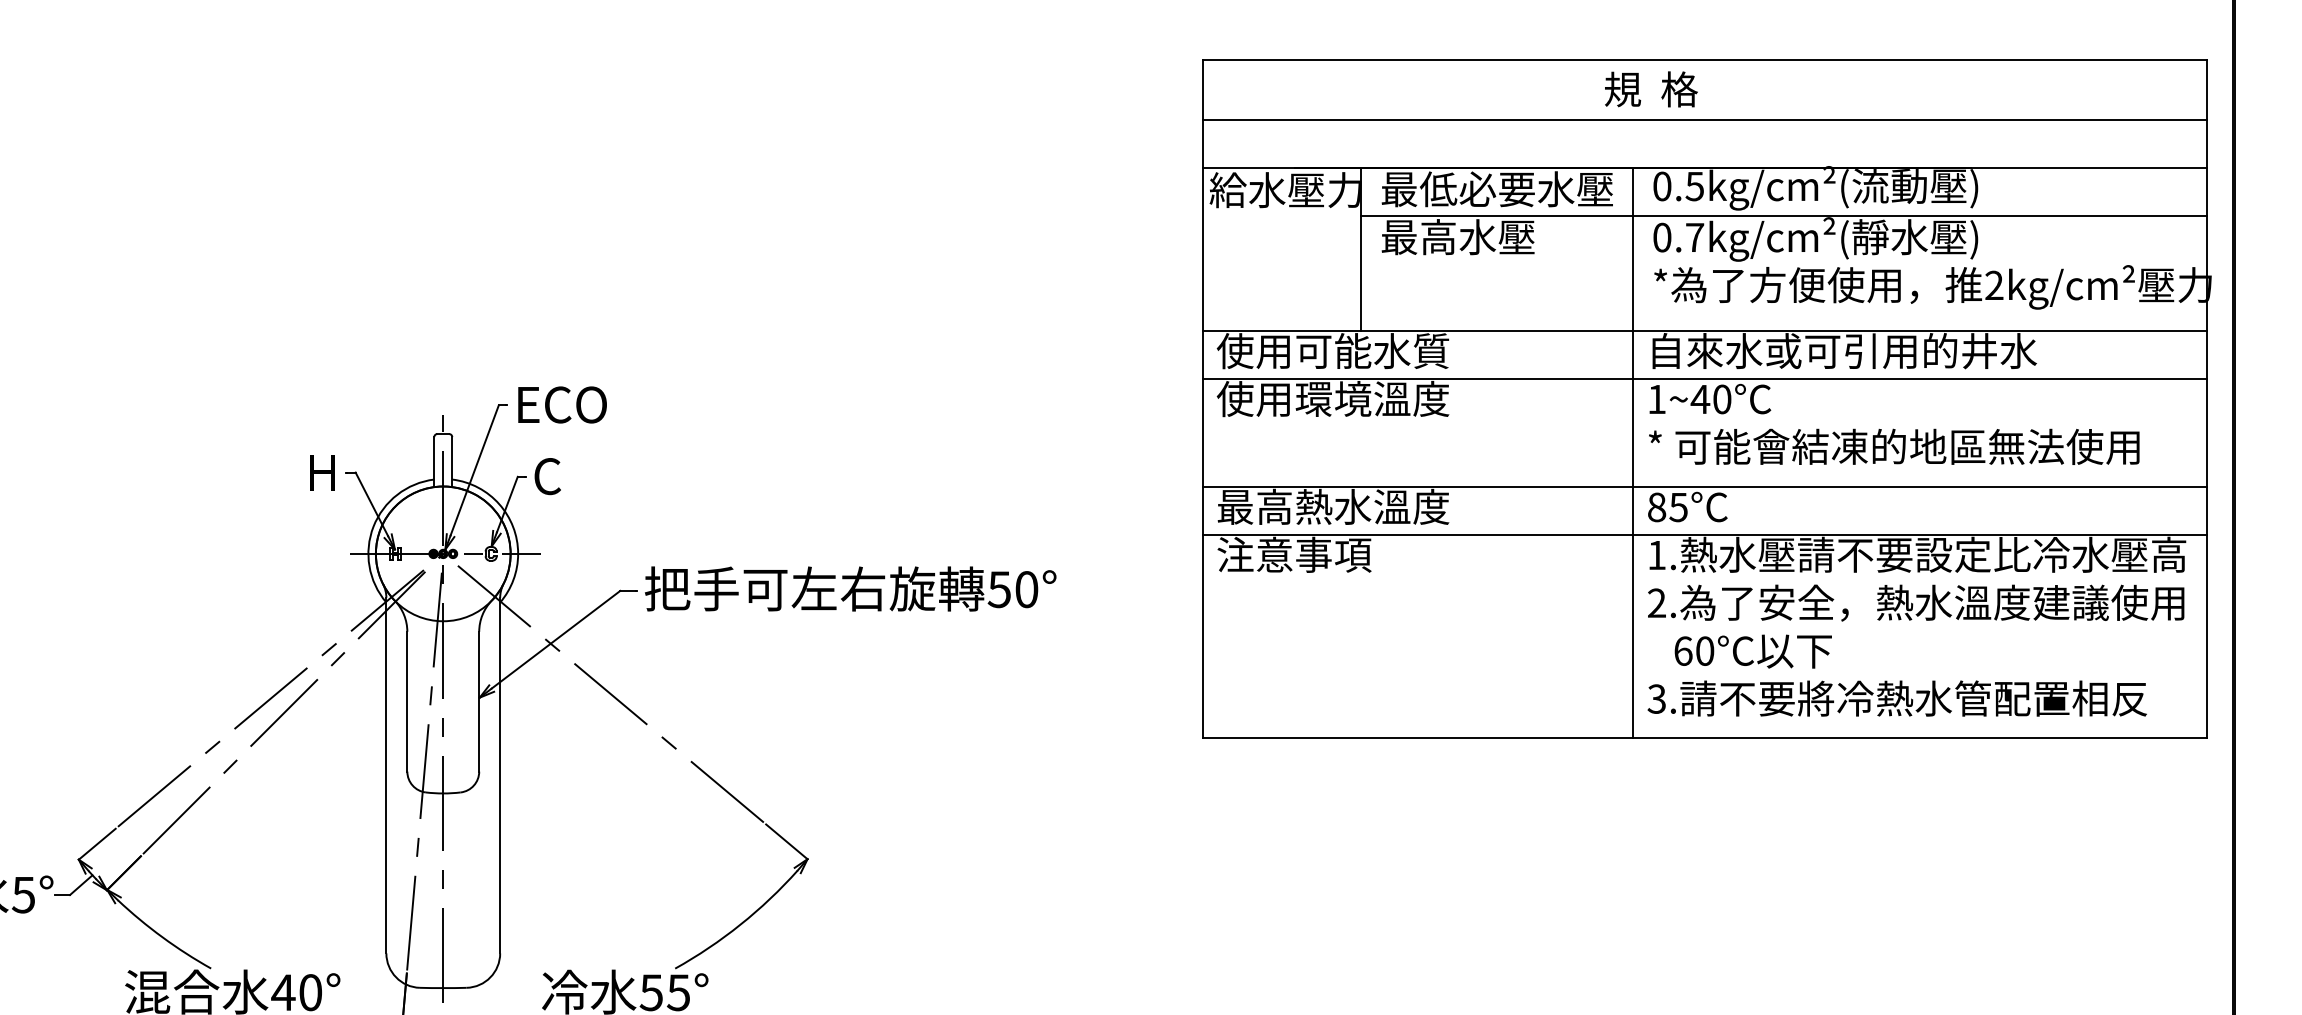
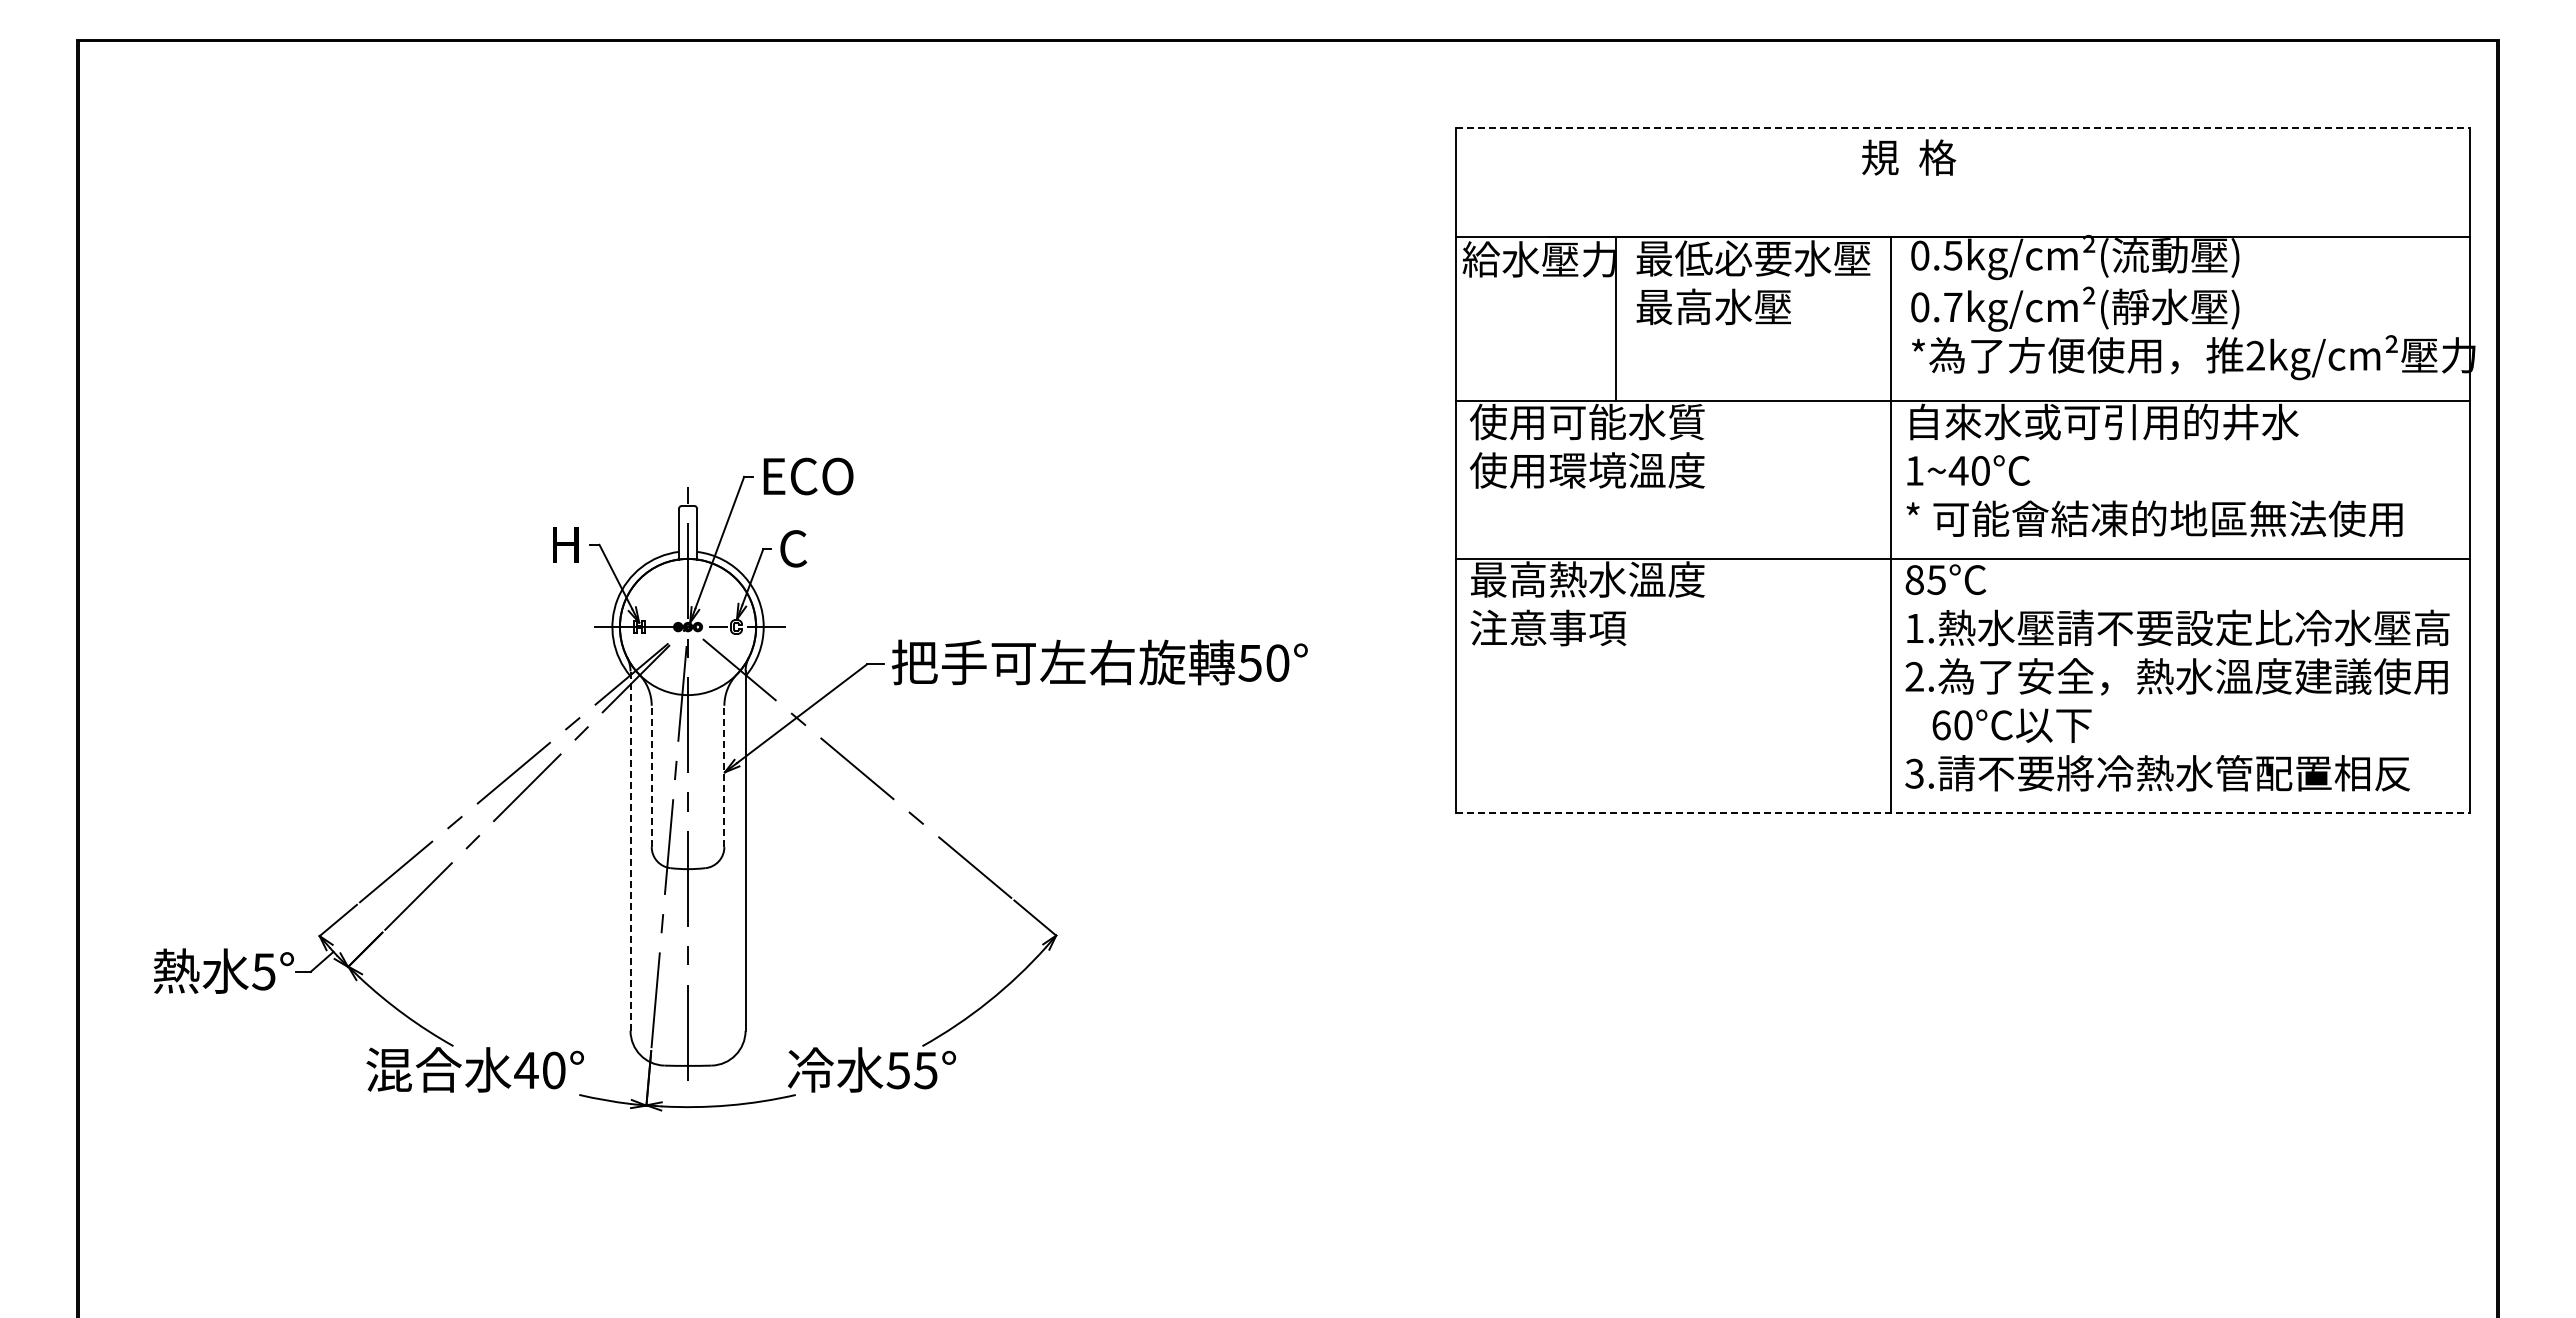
line: (1705, 59) -> (1963, 127), solid -> dashed
line: (1704, 120) -> (1962, 188), removed
line: (1783, 215) -> (2042, 285), removed
line: (1704, 378) -> (1962, 449), removed
line: (1704, 534) -> (1962, 607), removed
line: (407, 701) -> (651, 776), solid -> dashed
line: (479, 701) -> (724, 776), solid -> dashed
line: (1705, 737) -> (1963, 812), solid -> dashed
line: (386, 775) -> (630, 851), solid -> dashed

